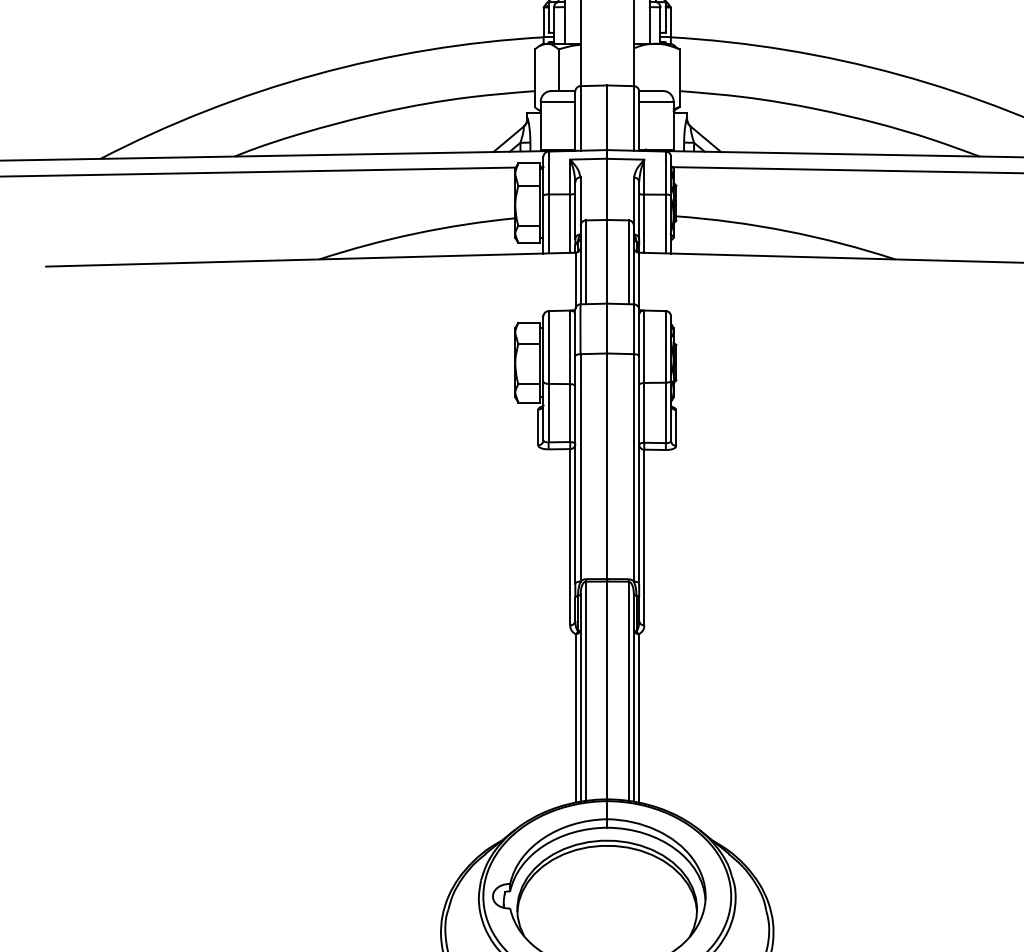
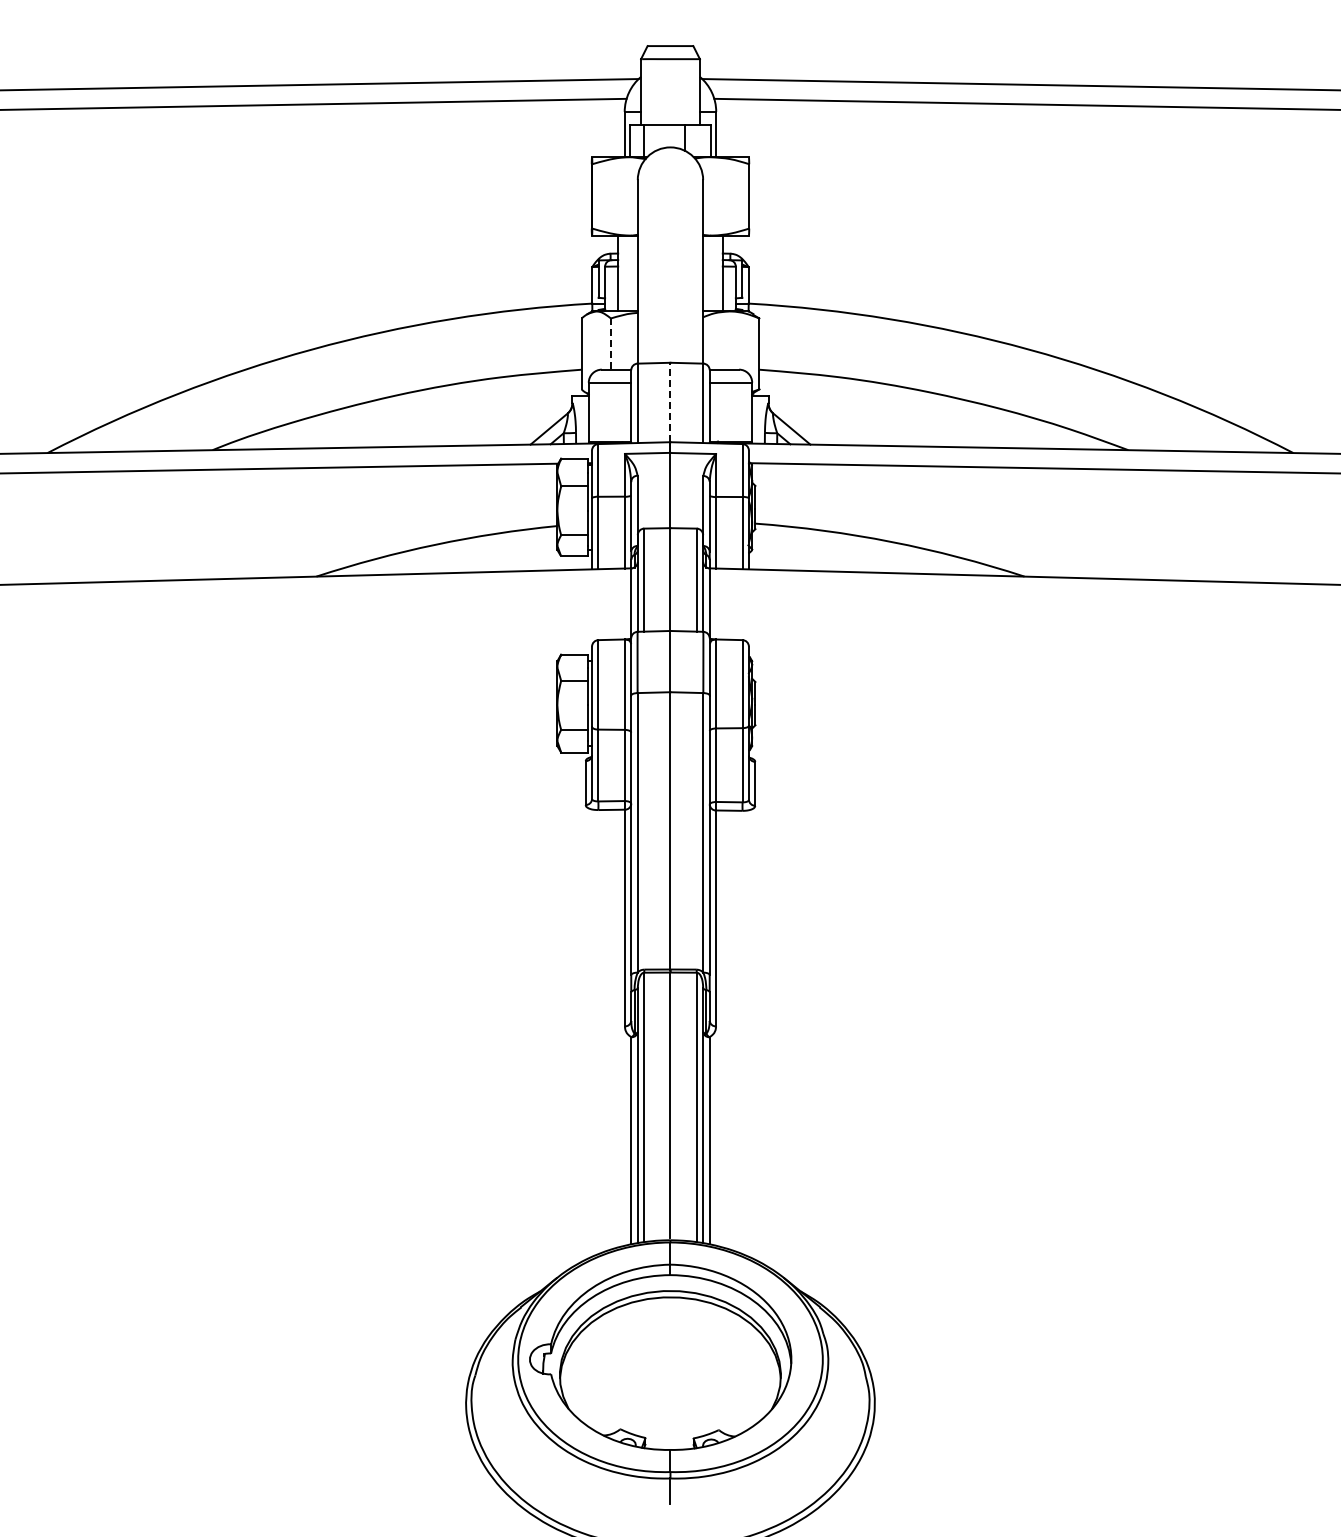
line: (558, 70) -> (610, 344), solid -> dashed
line: (607, 117) -> (670, 402), solid -> dashed

